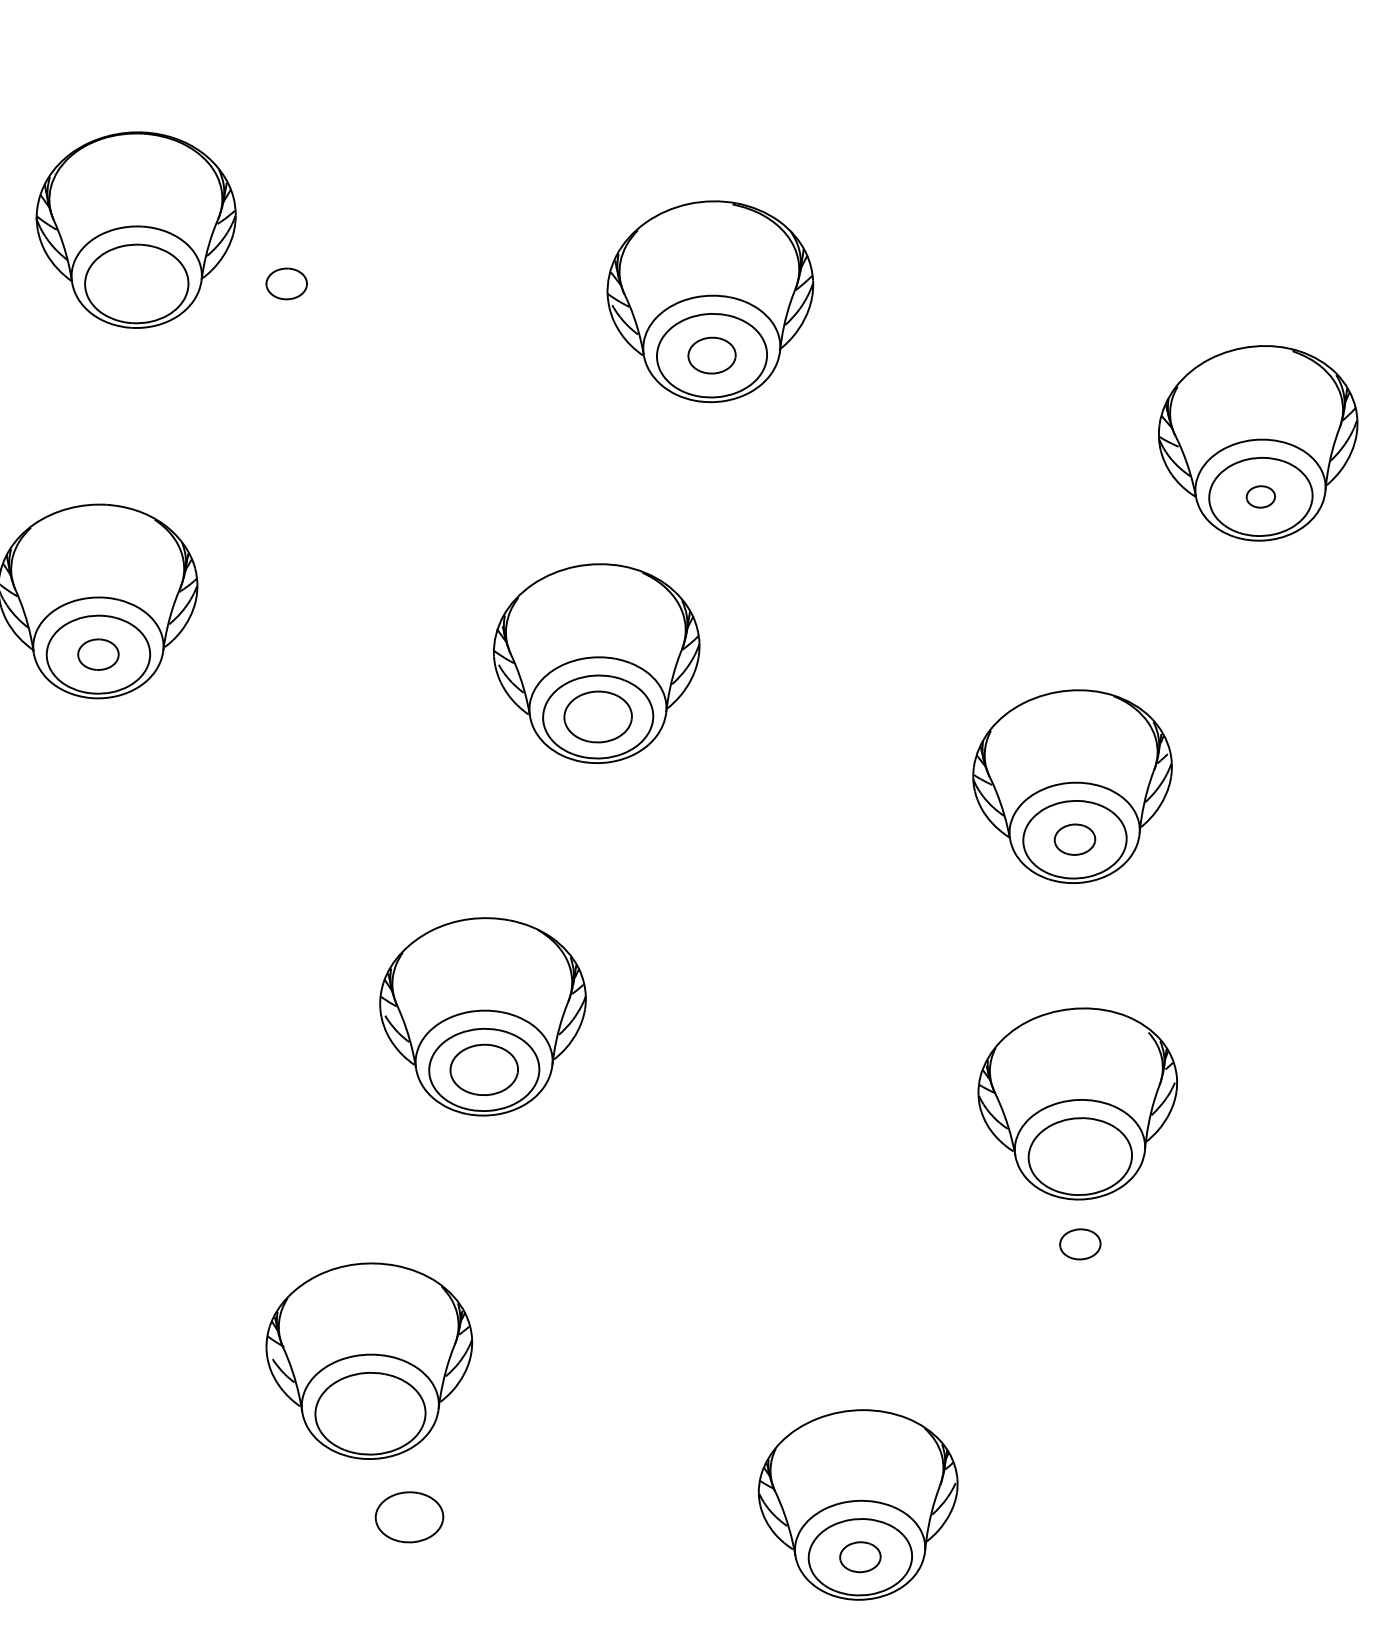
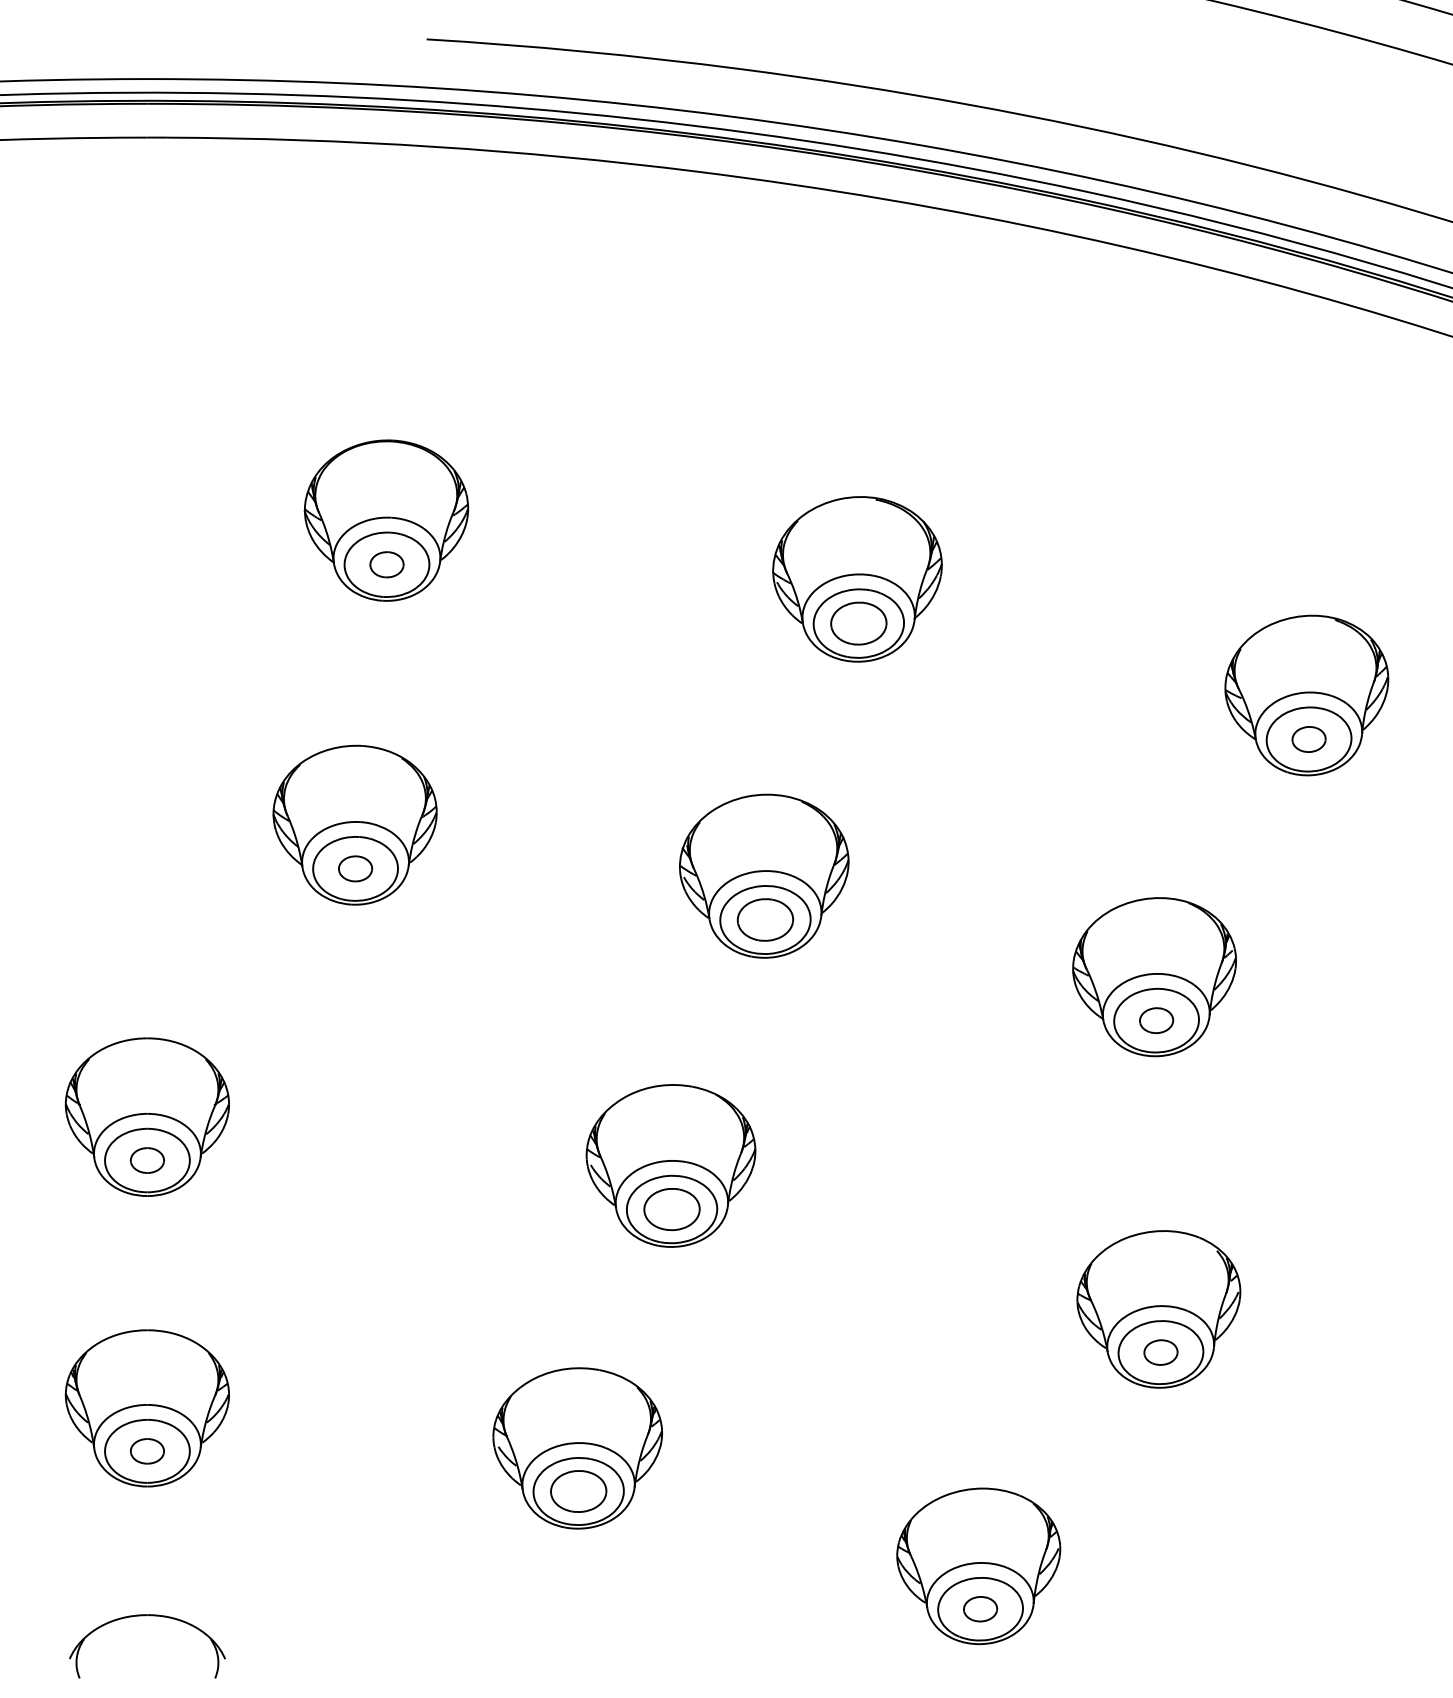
part: (286, 283) -> (386, 564), moved
part: (711, 355) -> (858, 623), size x1.43
part: (1260, 496) -> (1308, 739), size x1.43
part: (1077, 1104) -> (1158, 1309), moved
part: (409, 1517) -> (578, 1491), moved

